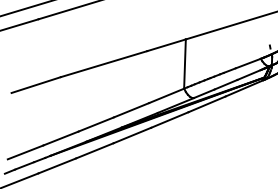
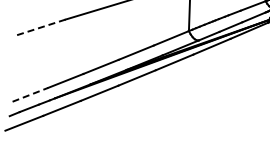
line: (36, 85) -> (41, 27), solid -> dashed
line: (26, 152) -> (31, 94), solid -> dashed

